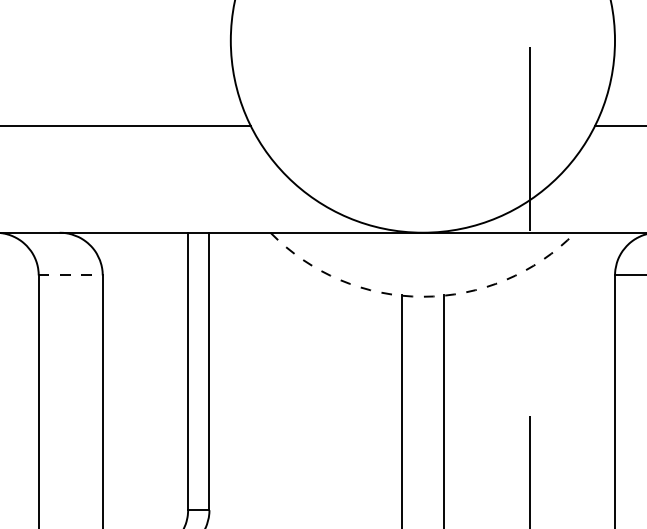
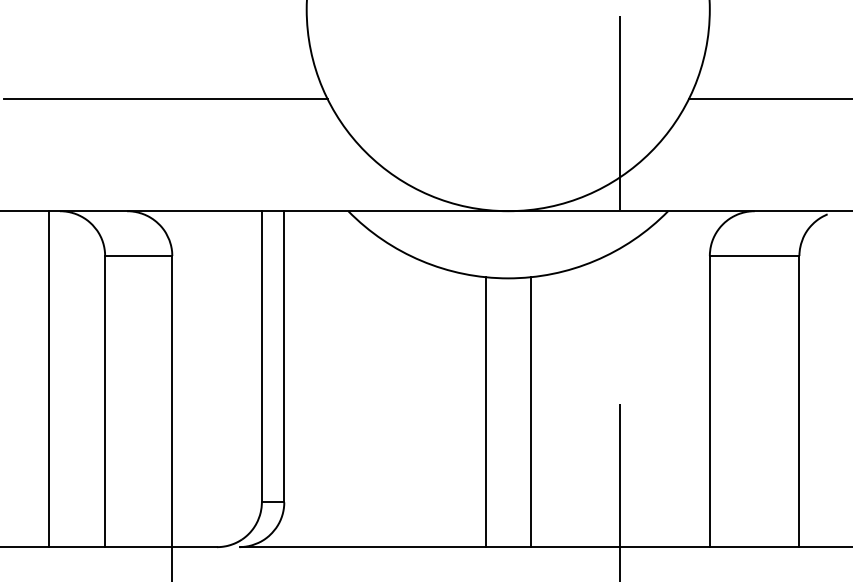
line: (70, 274) -> (138, 255), dashed -> solid
arc: (423, 296) -> (508, 278), dashed -> solid

